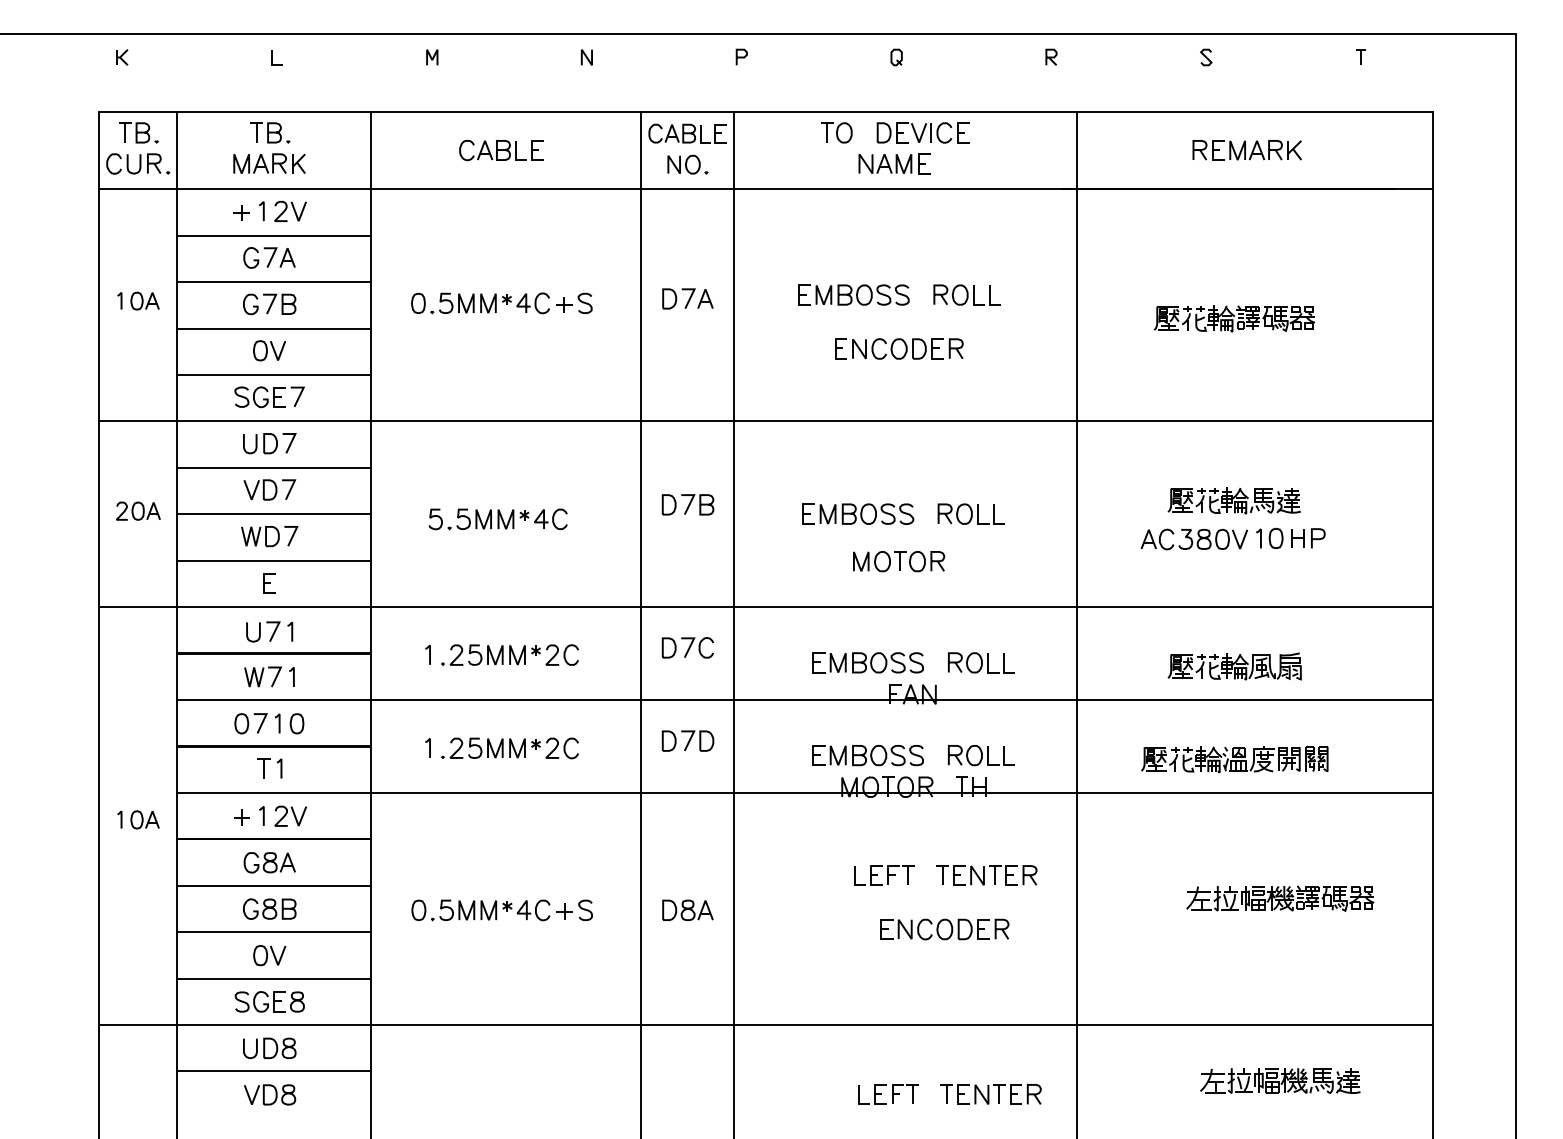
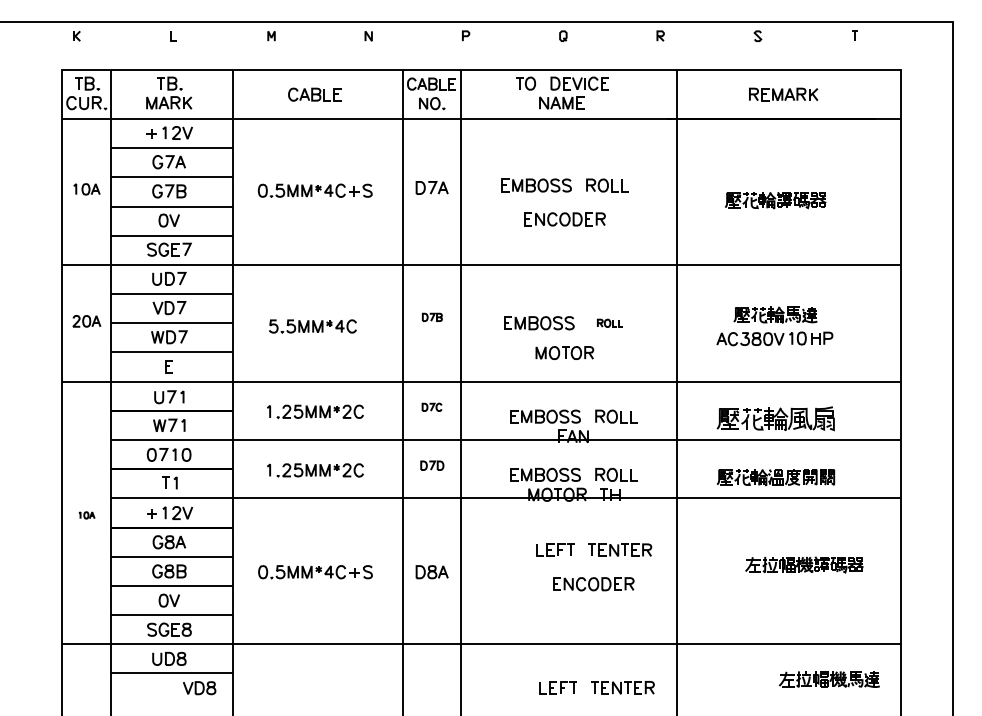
part: (688, 505) -> (432, 317), size x0.6
part: (970, 514) -> (609, 323), size x0.6
part: (686, 648) -> (431, 407), size x0.6
part: (1234, 667) -> (775, 419), size x1.4
part: (688, 740) -> (432, 465), size x0.7
part: (137, 820) -> (86, 515), size x0.6
part: (1278, 1081) -> (828, 679), moved
part: (269, 1095) -> (199, 688), moved

